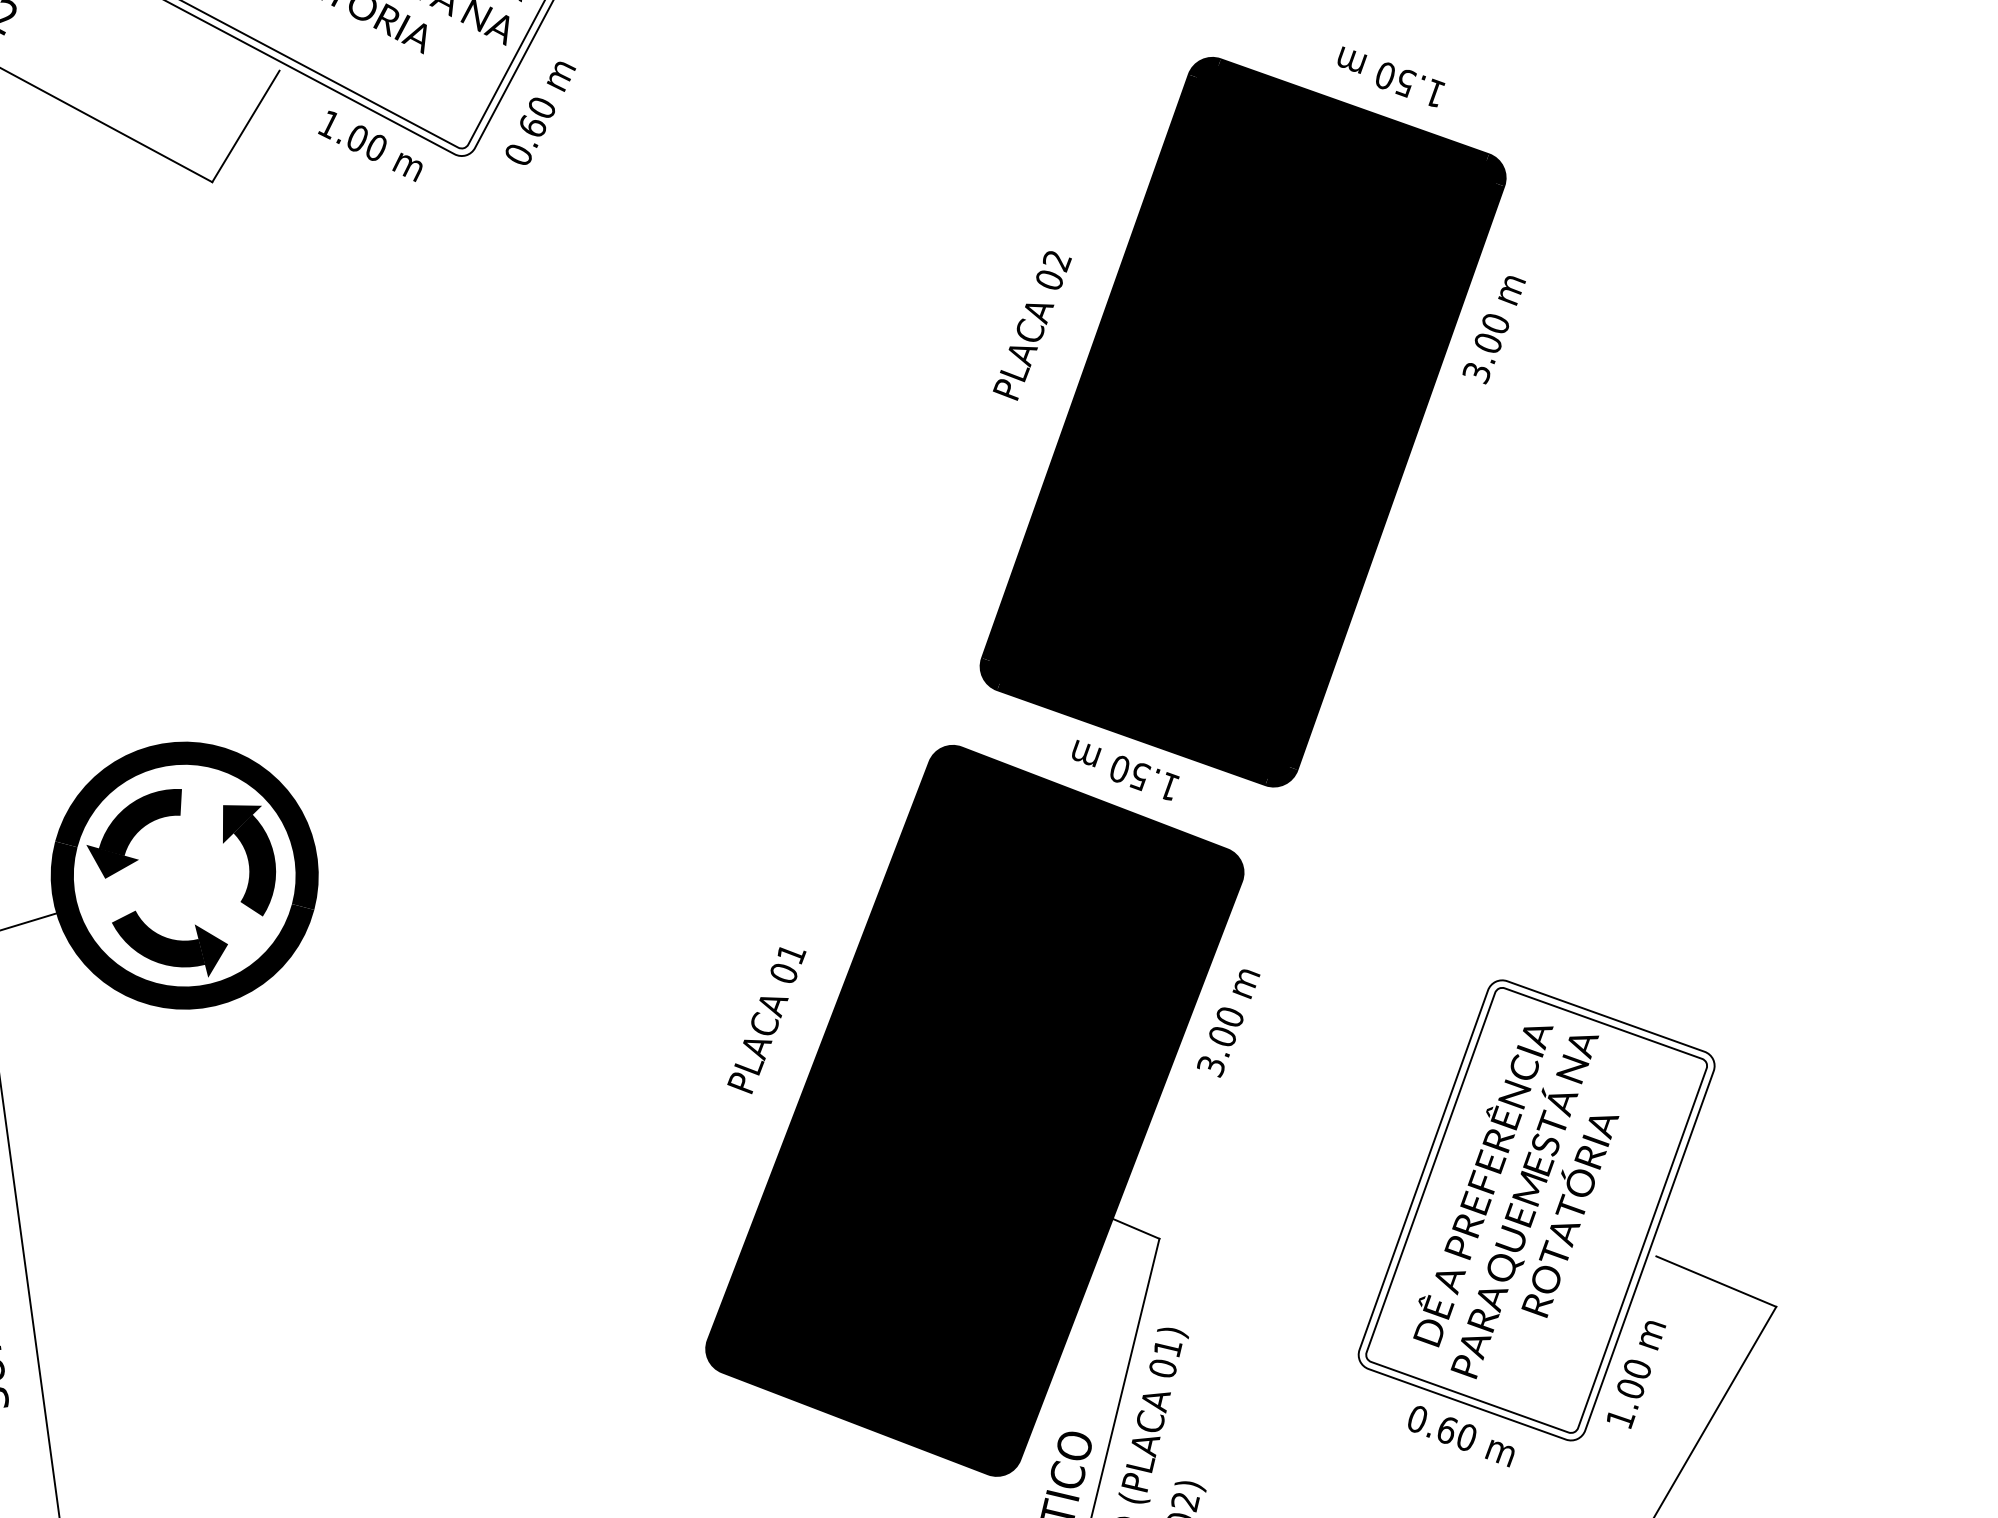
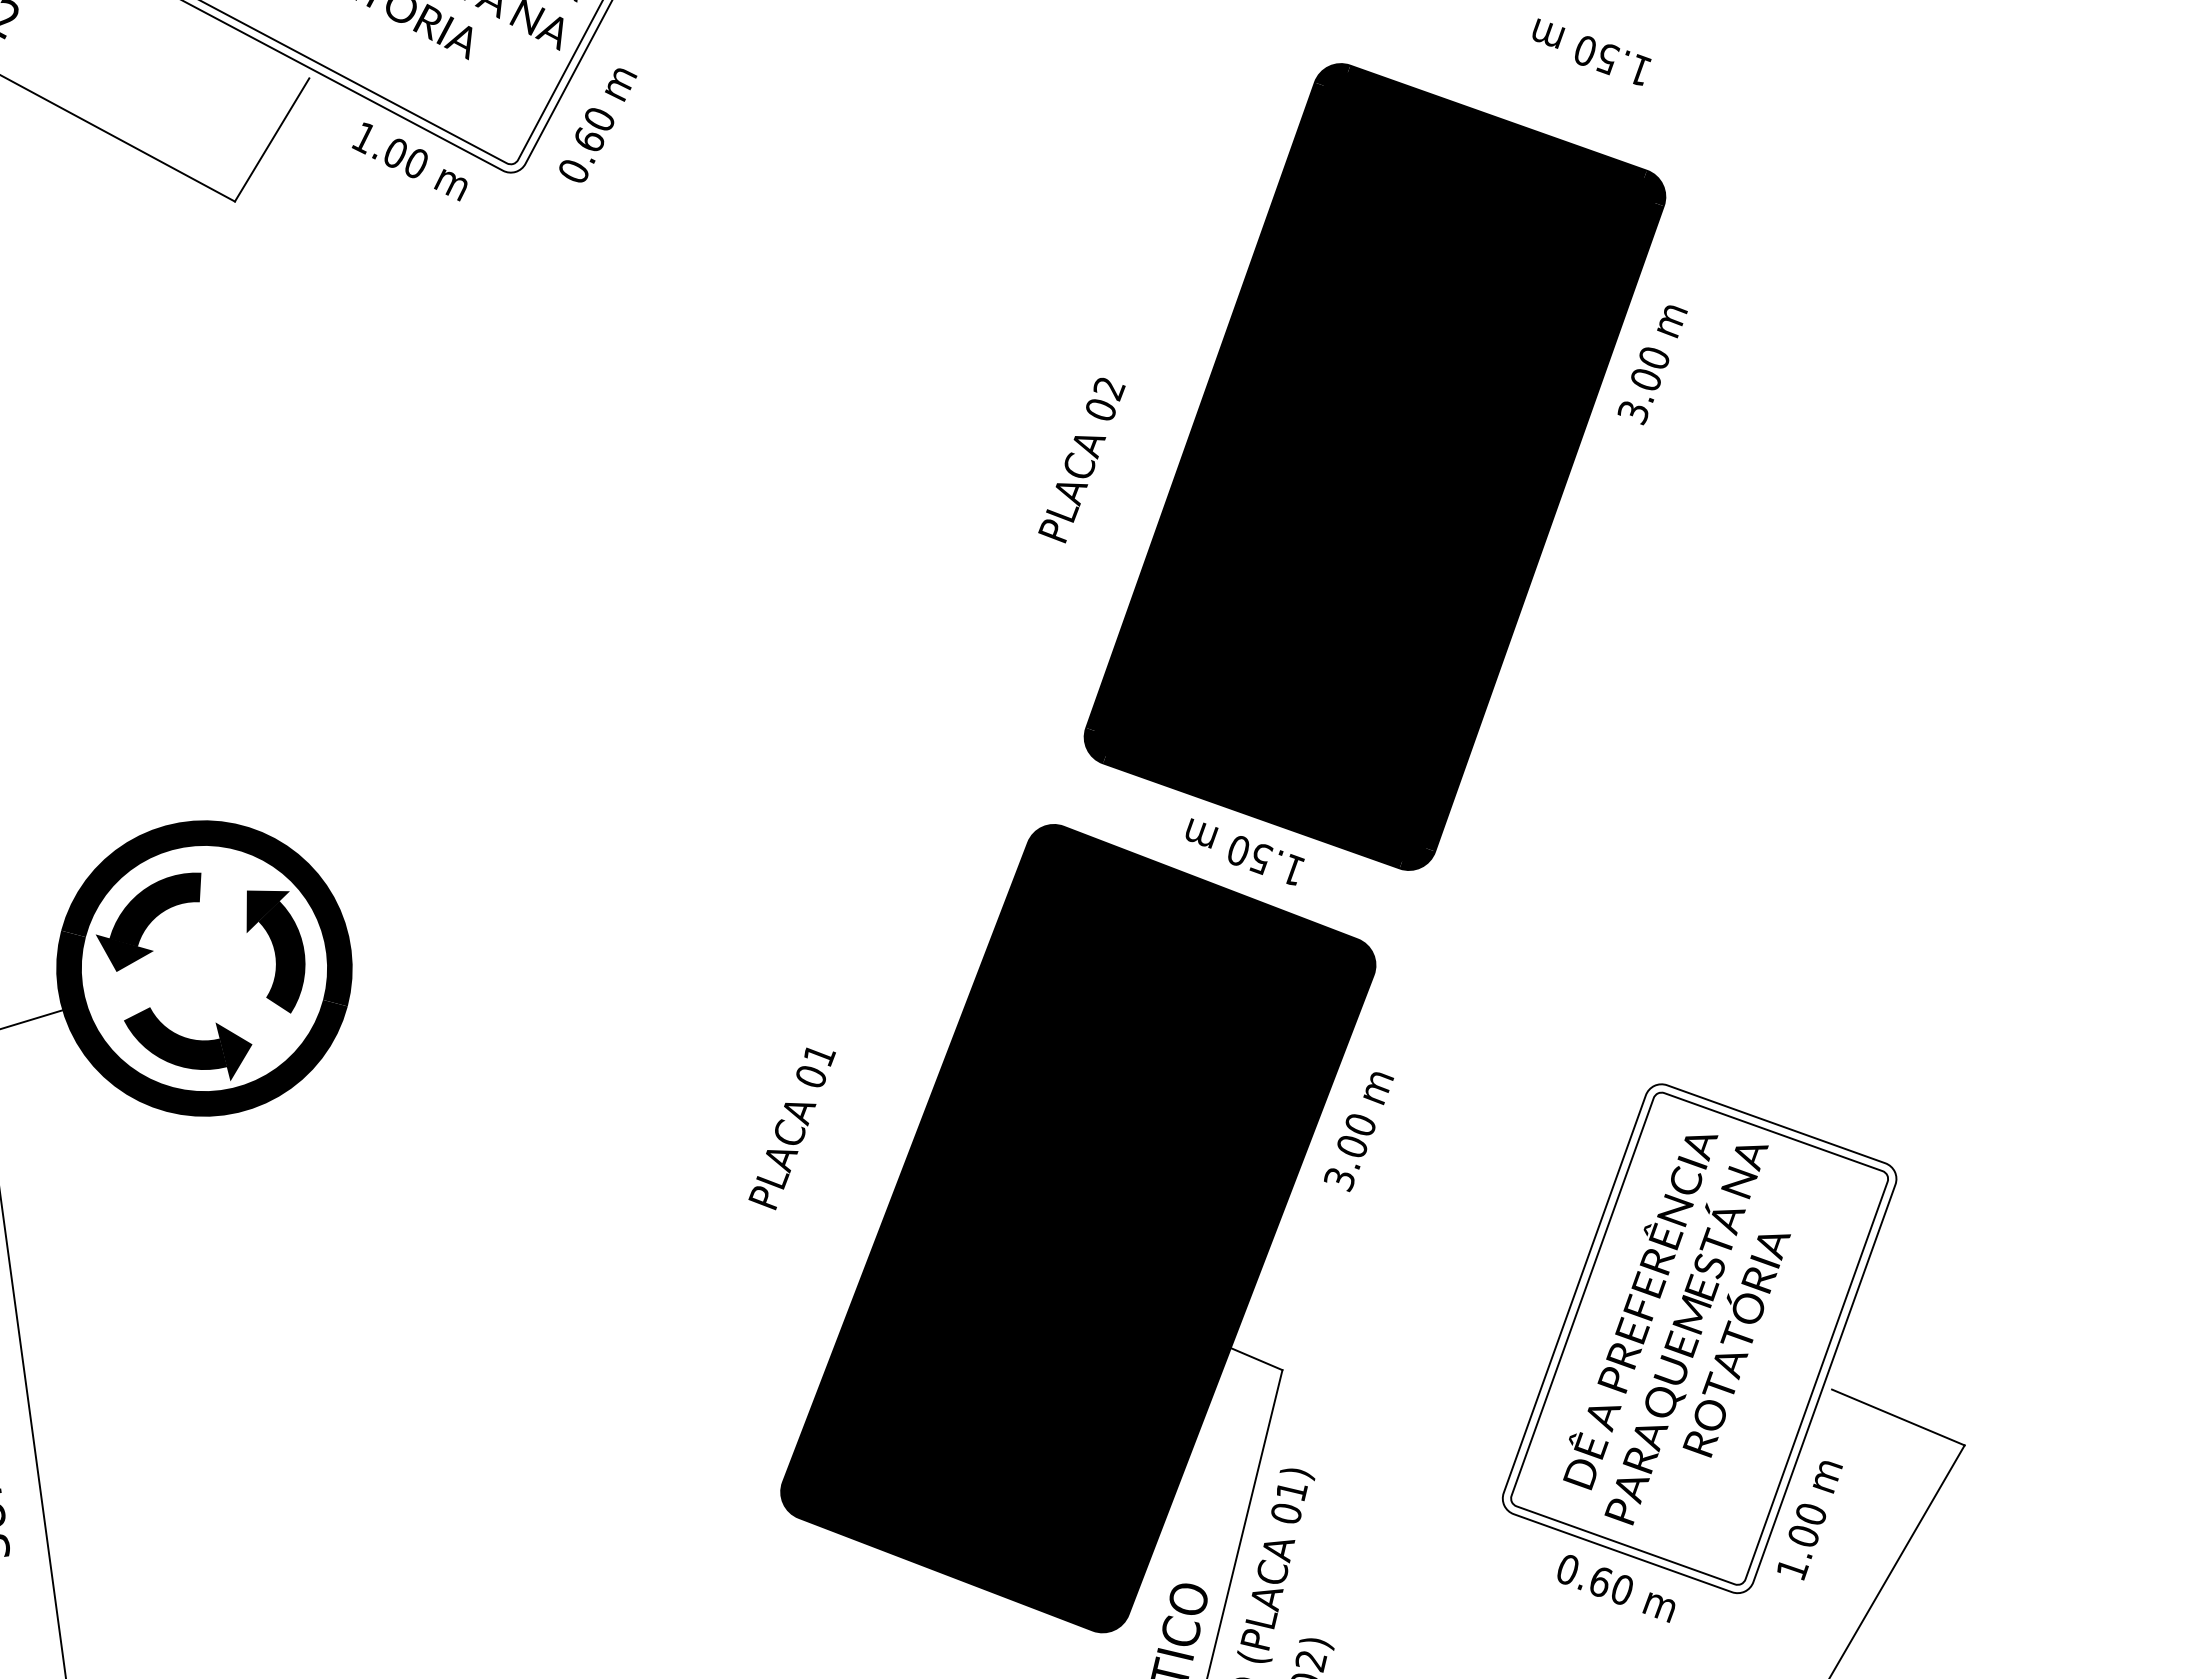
text: (1390, 76) -> (1591, 51), moved
text: (1032, 325) -> (1081, 460), moved
text: (766, 1020) -> (791, 1128), moved

